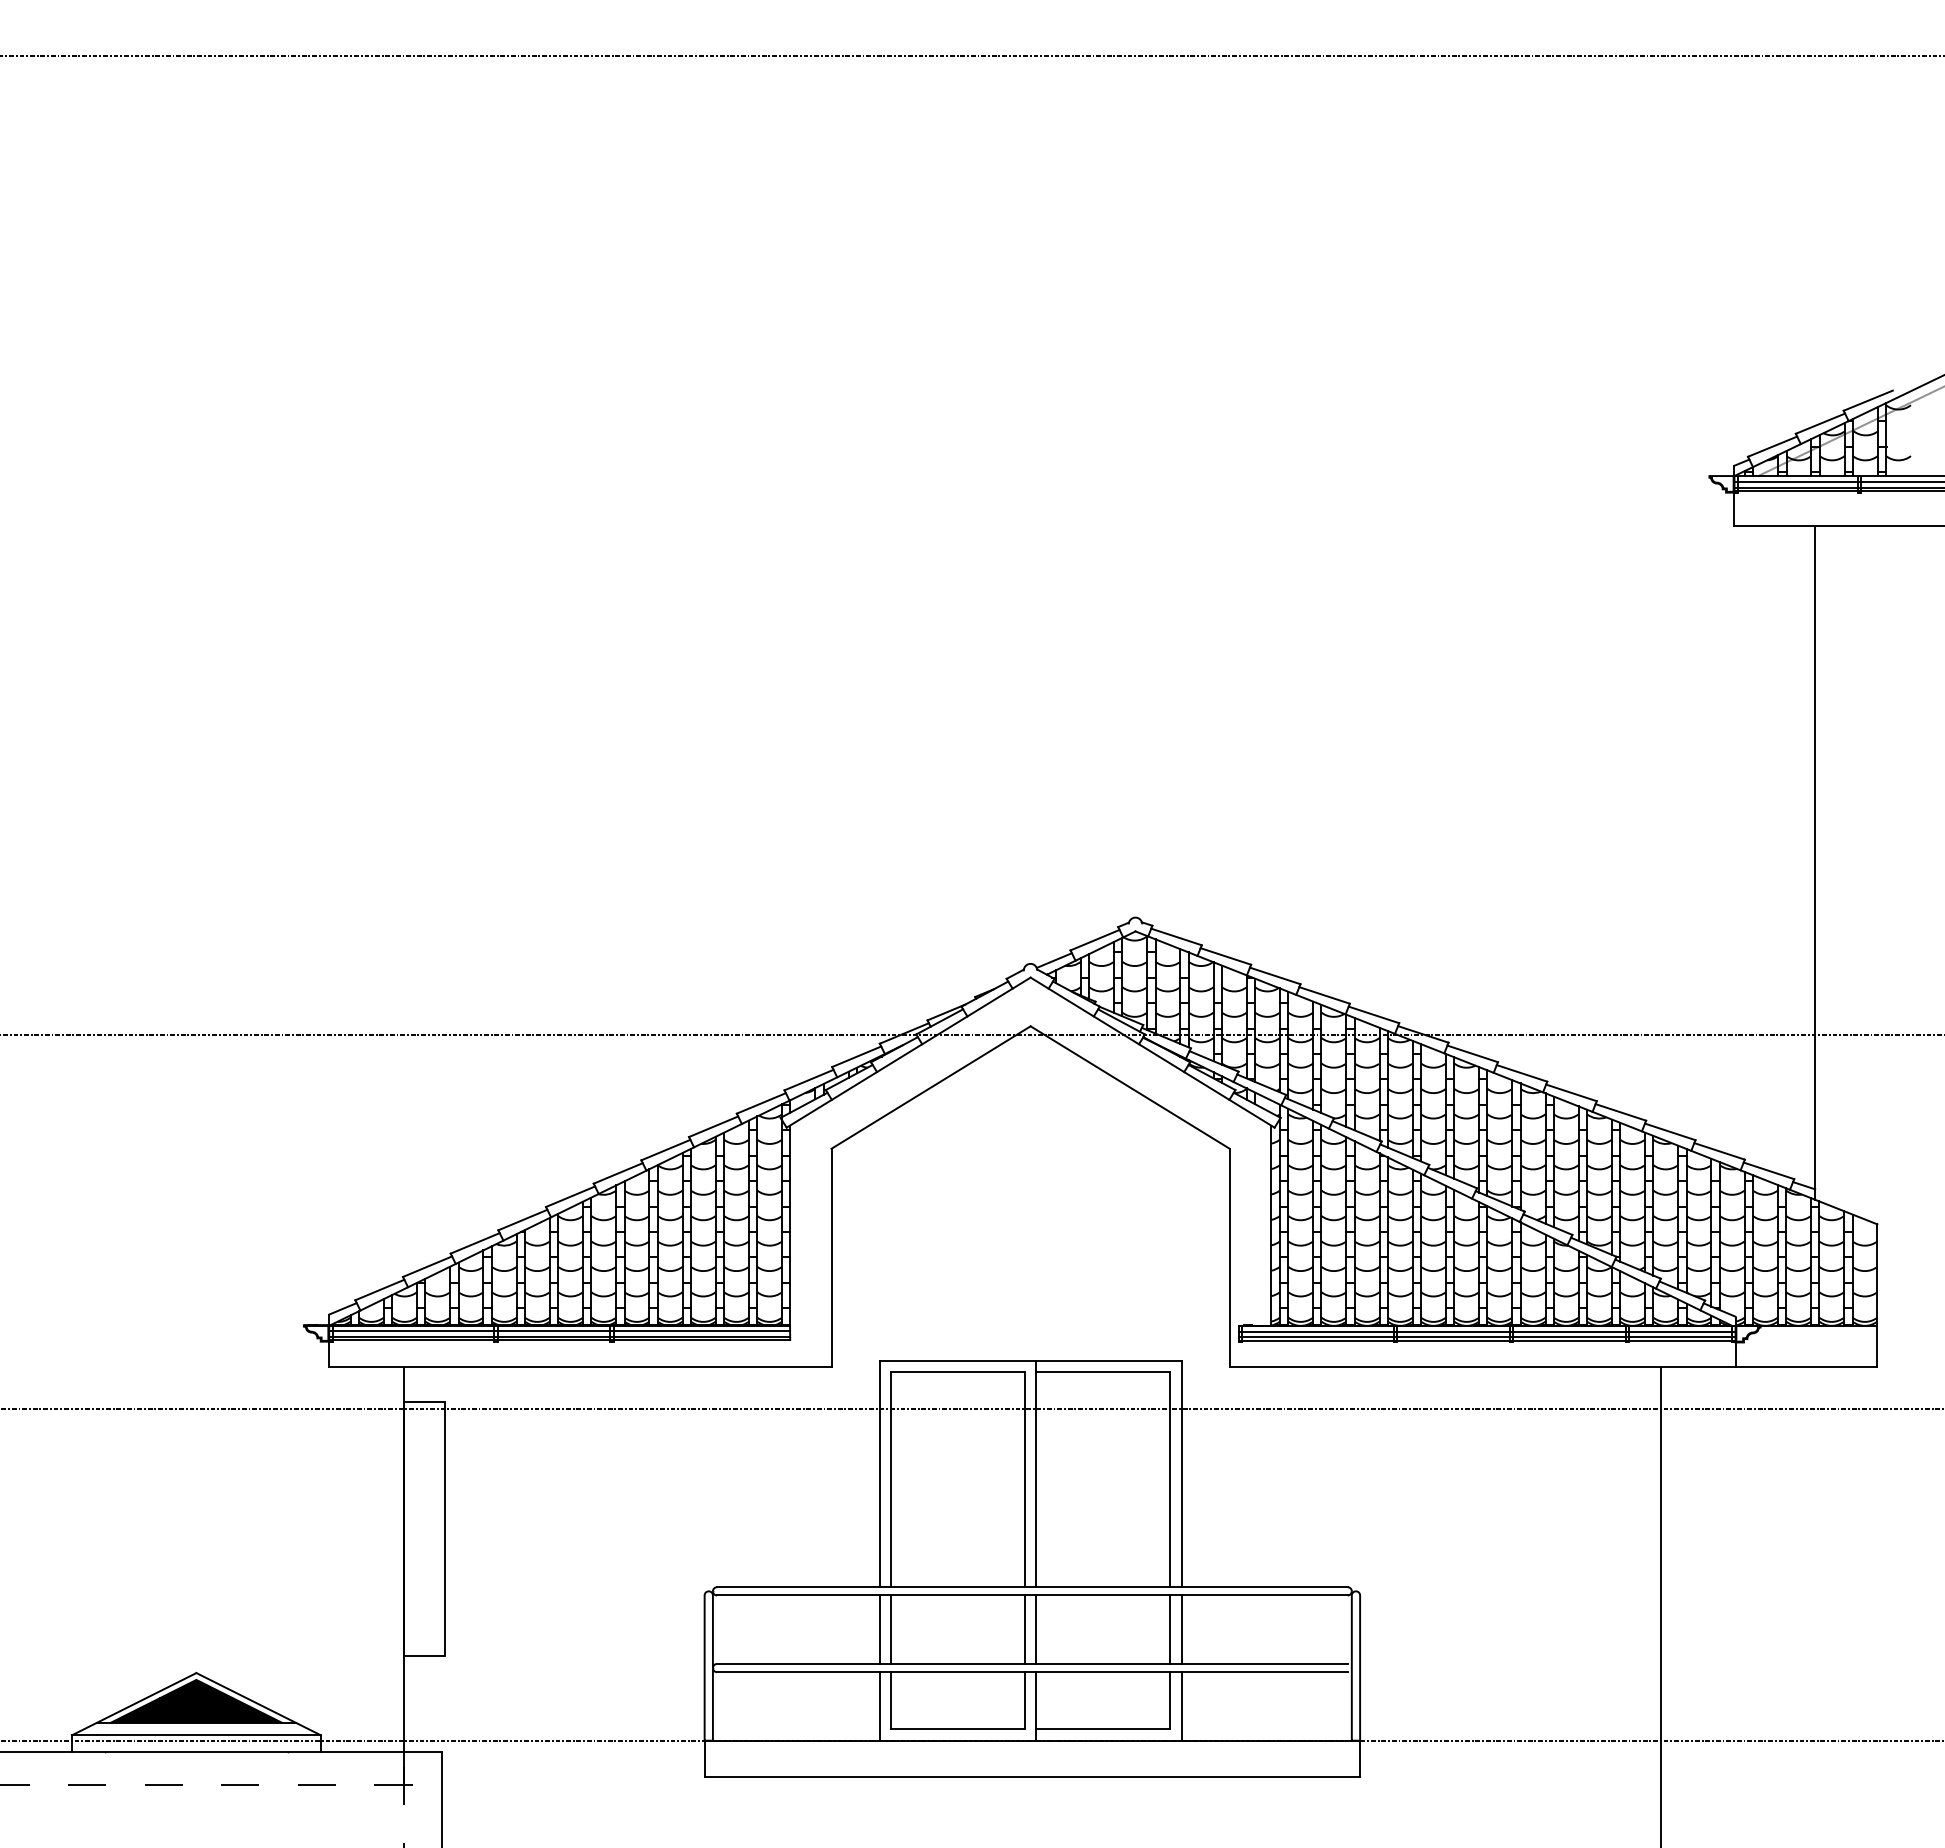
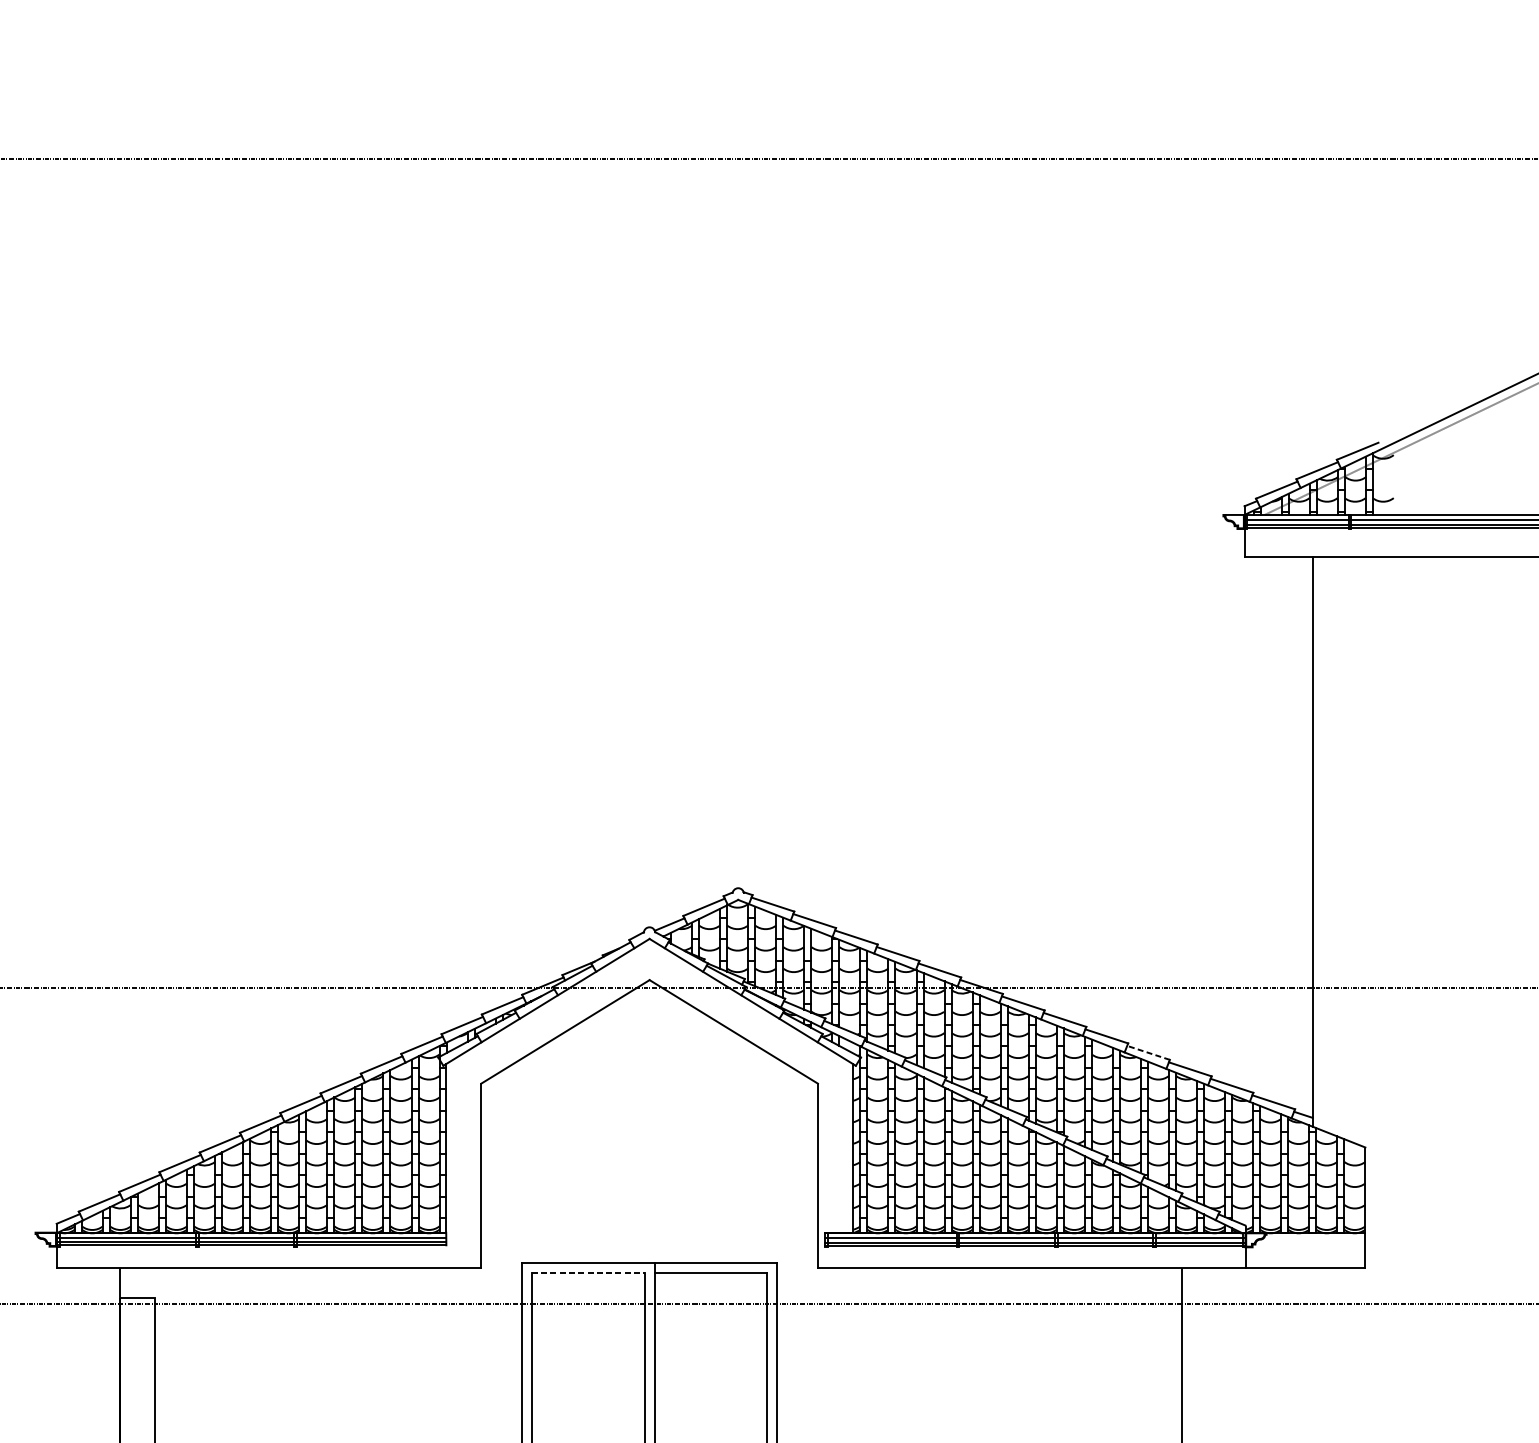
line: (1620, 1112) -> (1148, 1052), solid -> dashed
line: (958, 1372) -> (588, 1272), solid -> dashed

